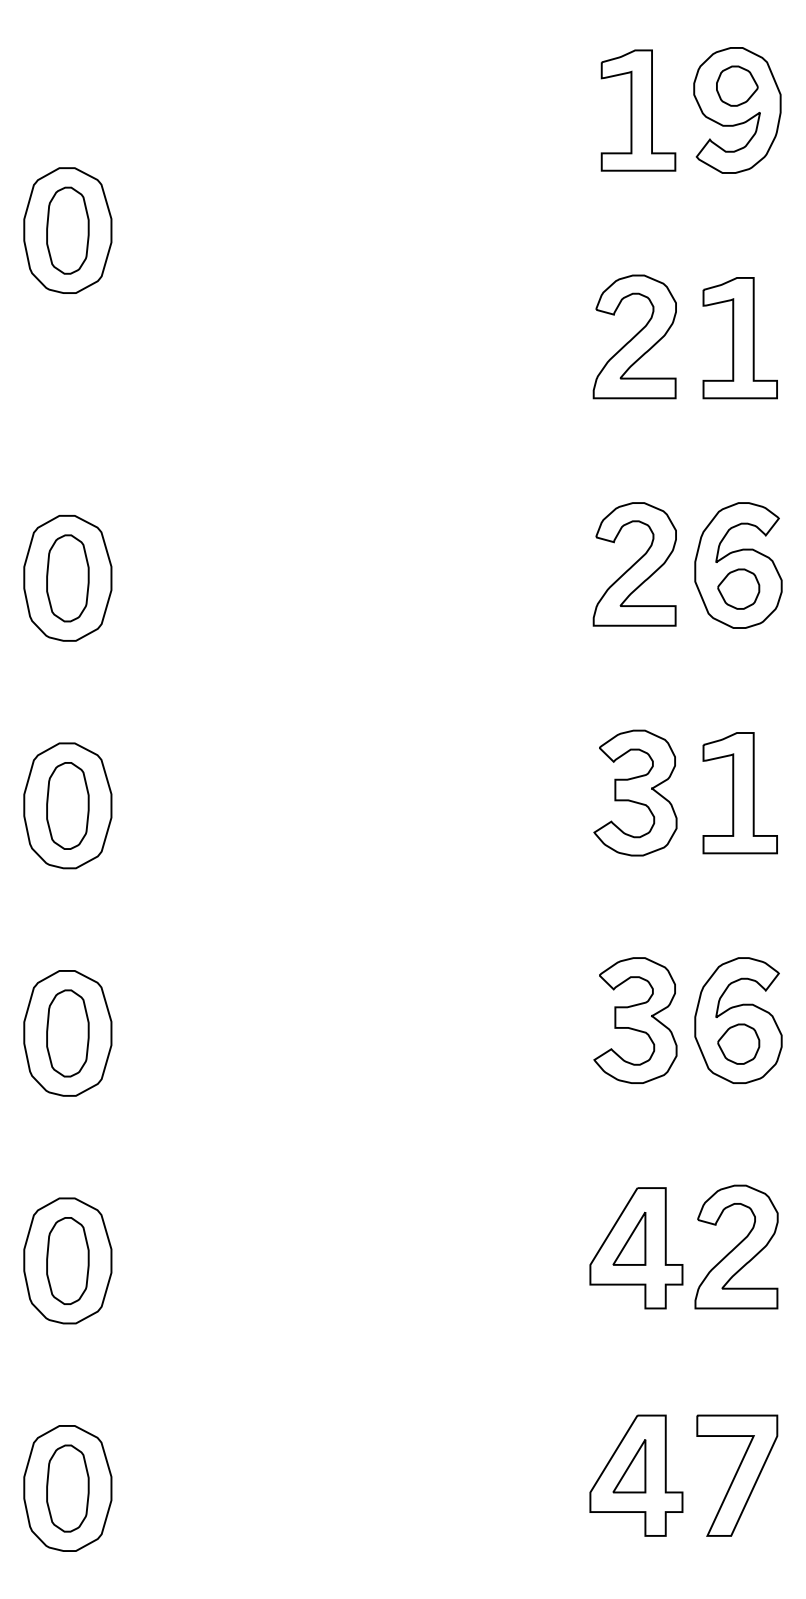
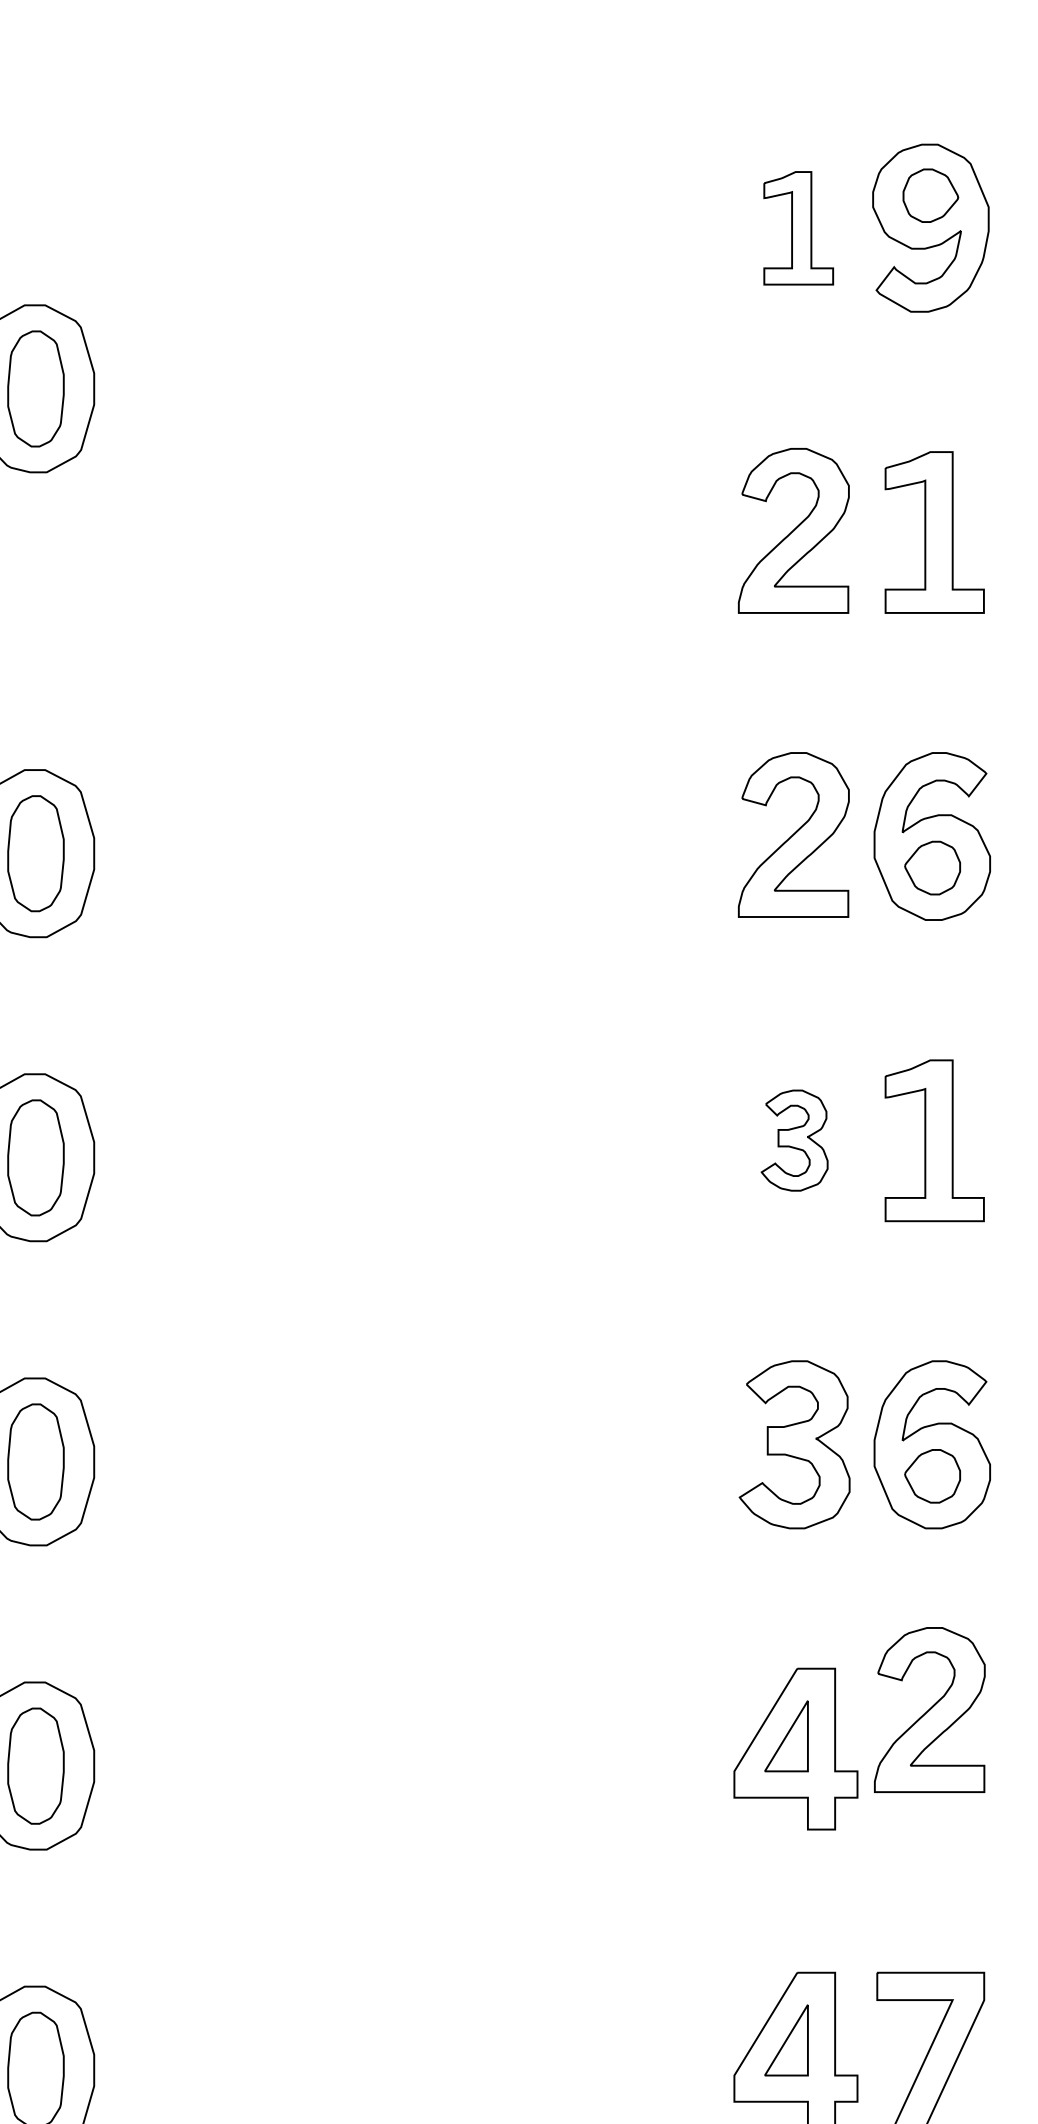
part: (638, 110) -> (798, 228), size x0.7
part: (635, 792) -> (794, 1139), size x0.6
part: (736, 1246) -> (929, 1709), moved

